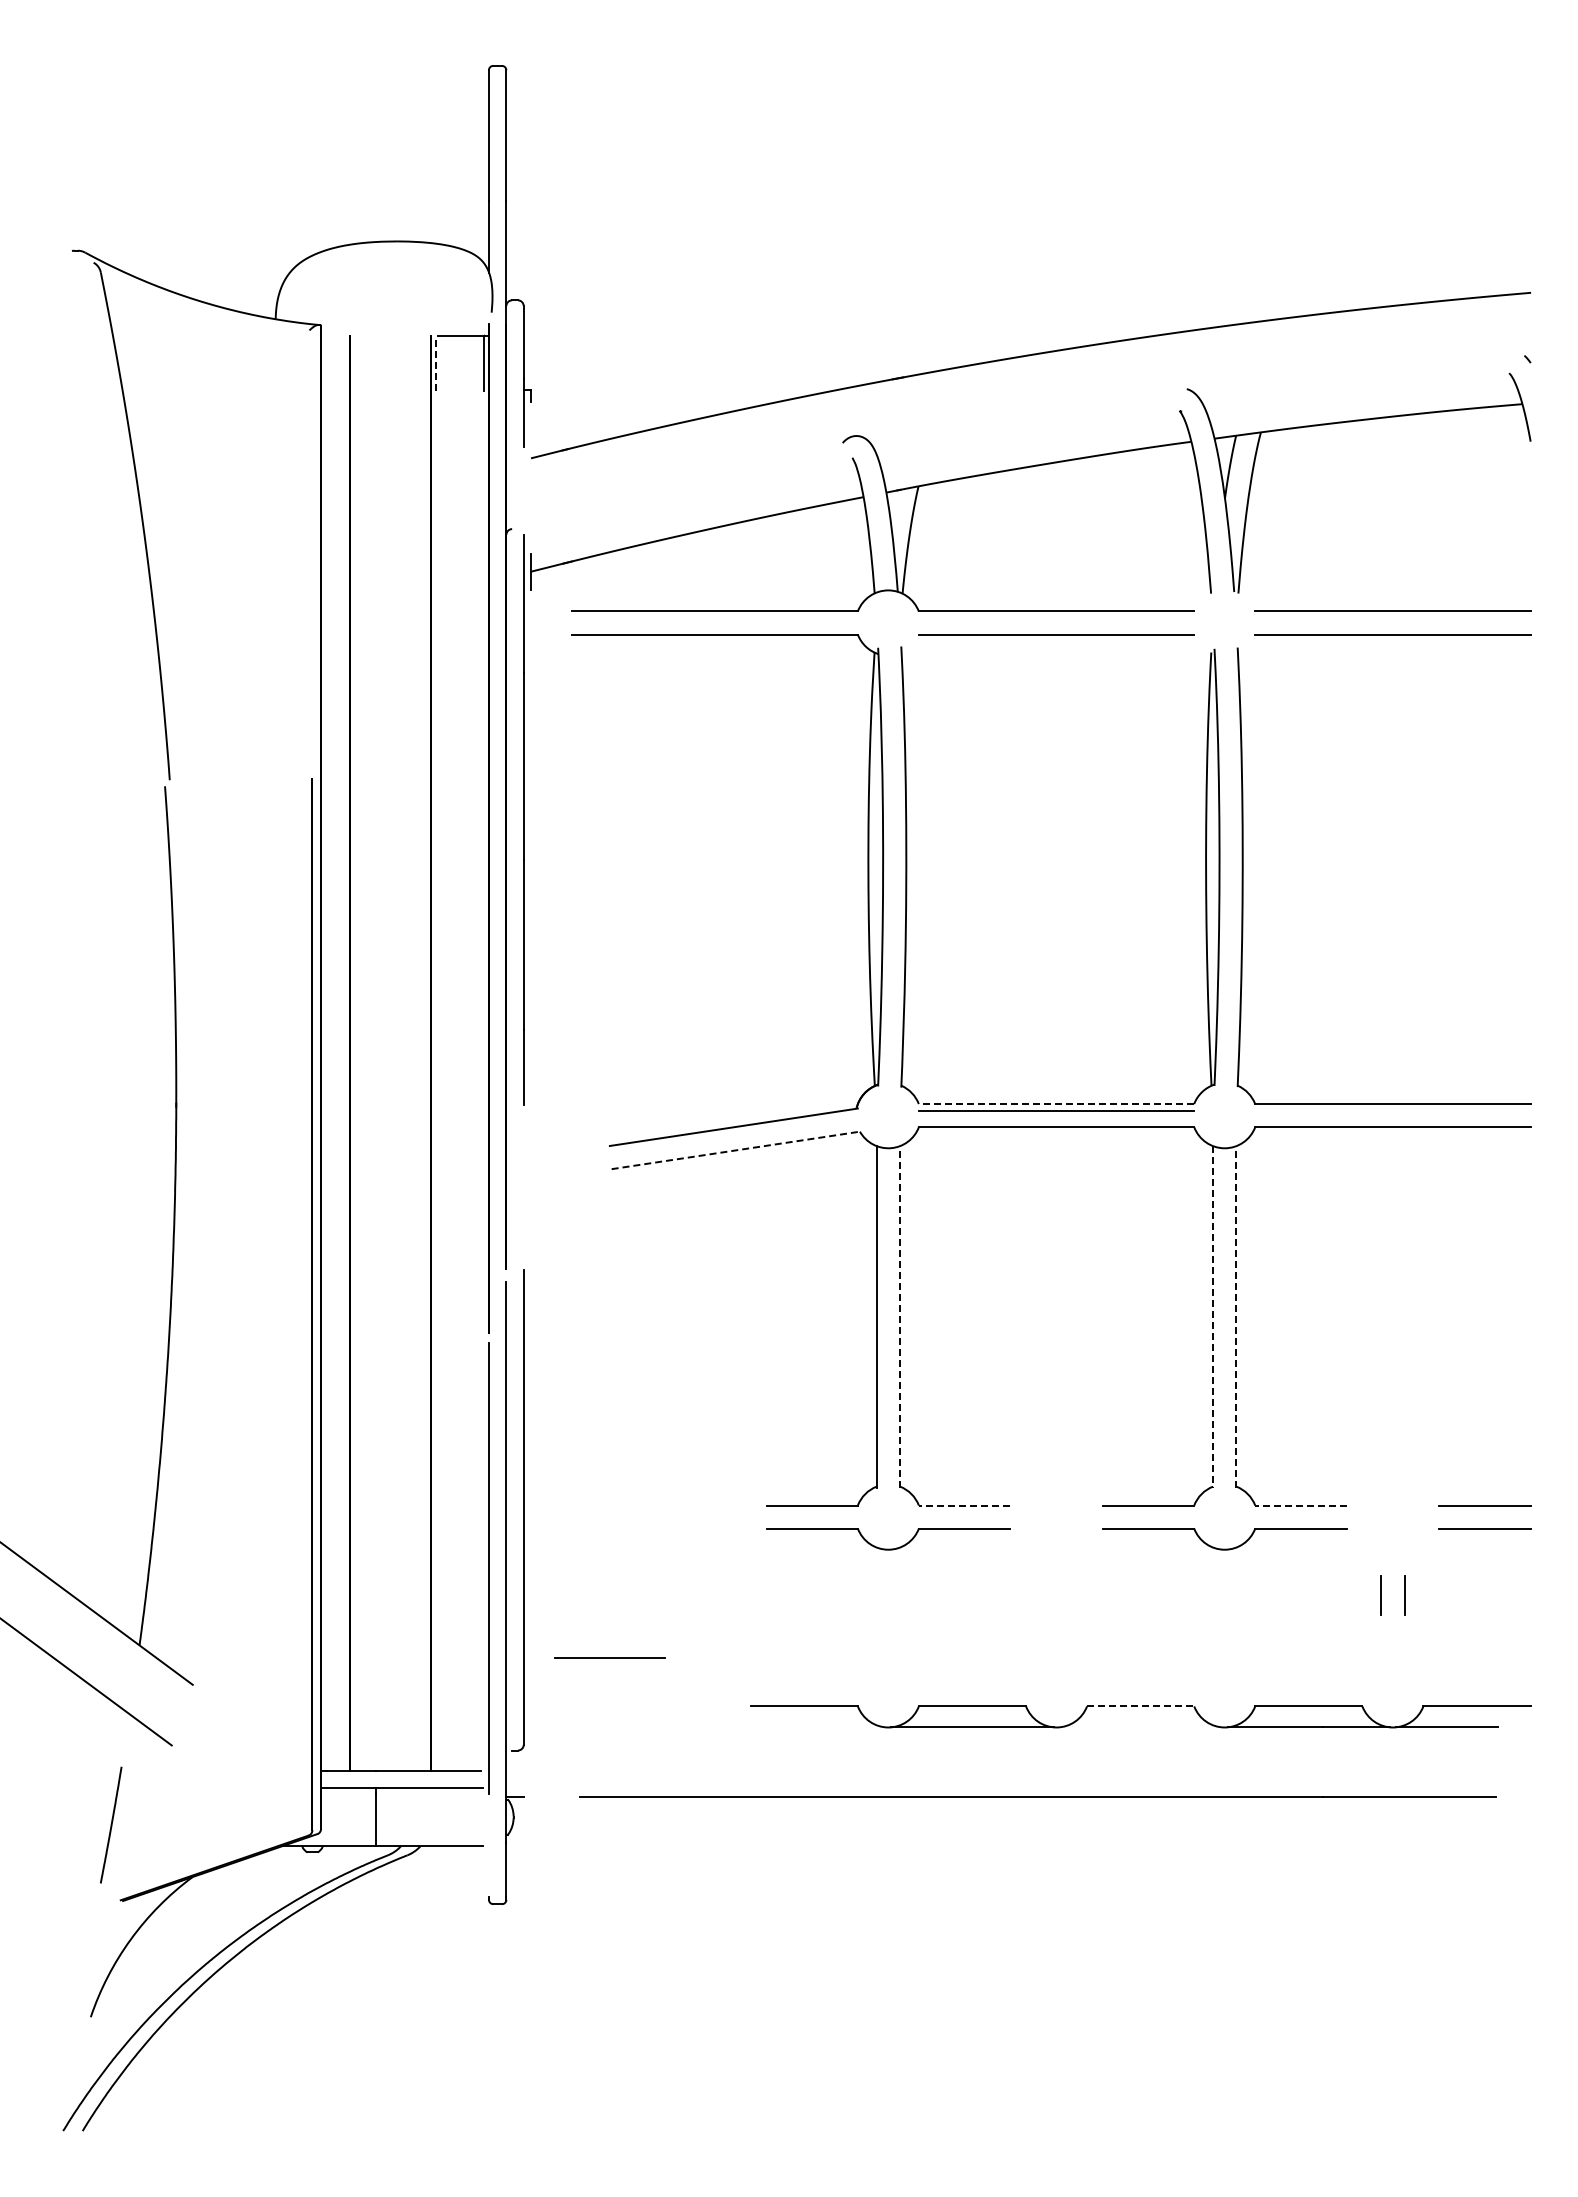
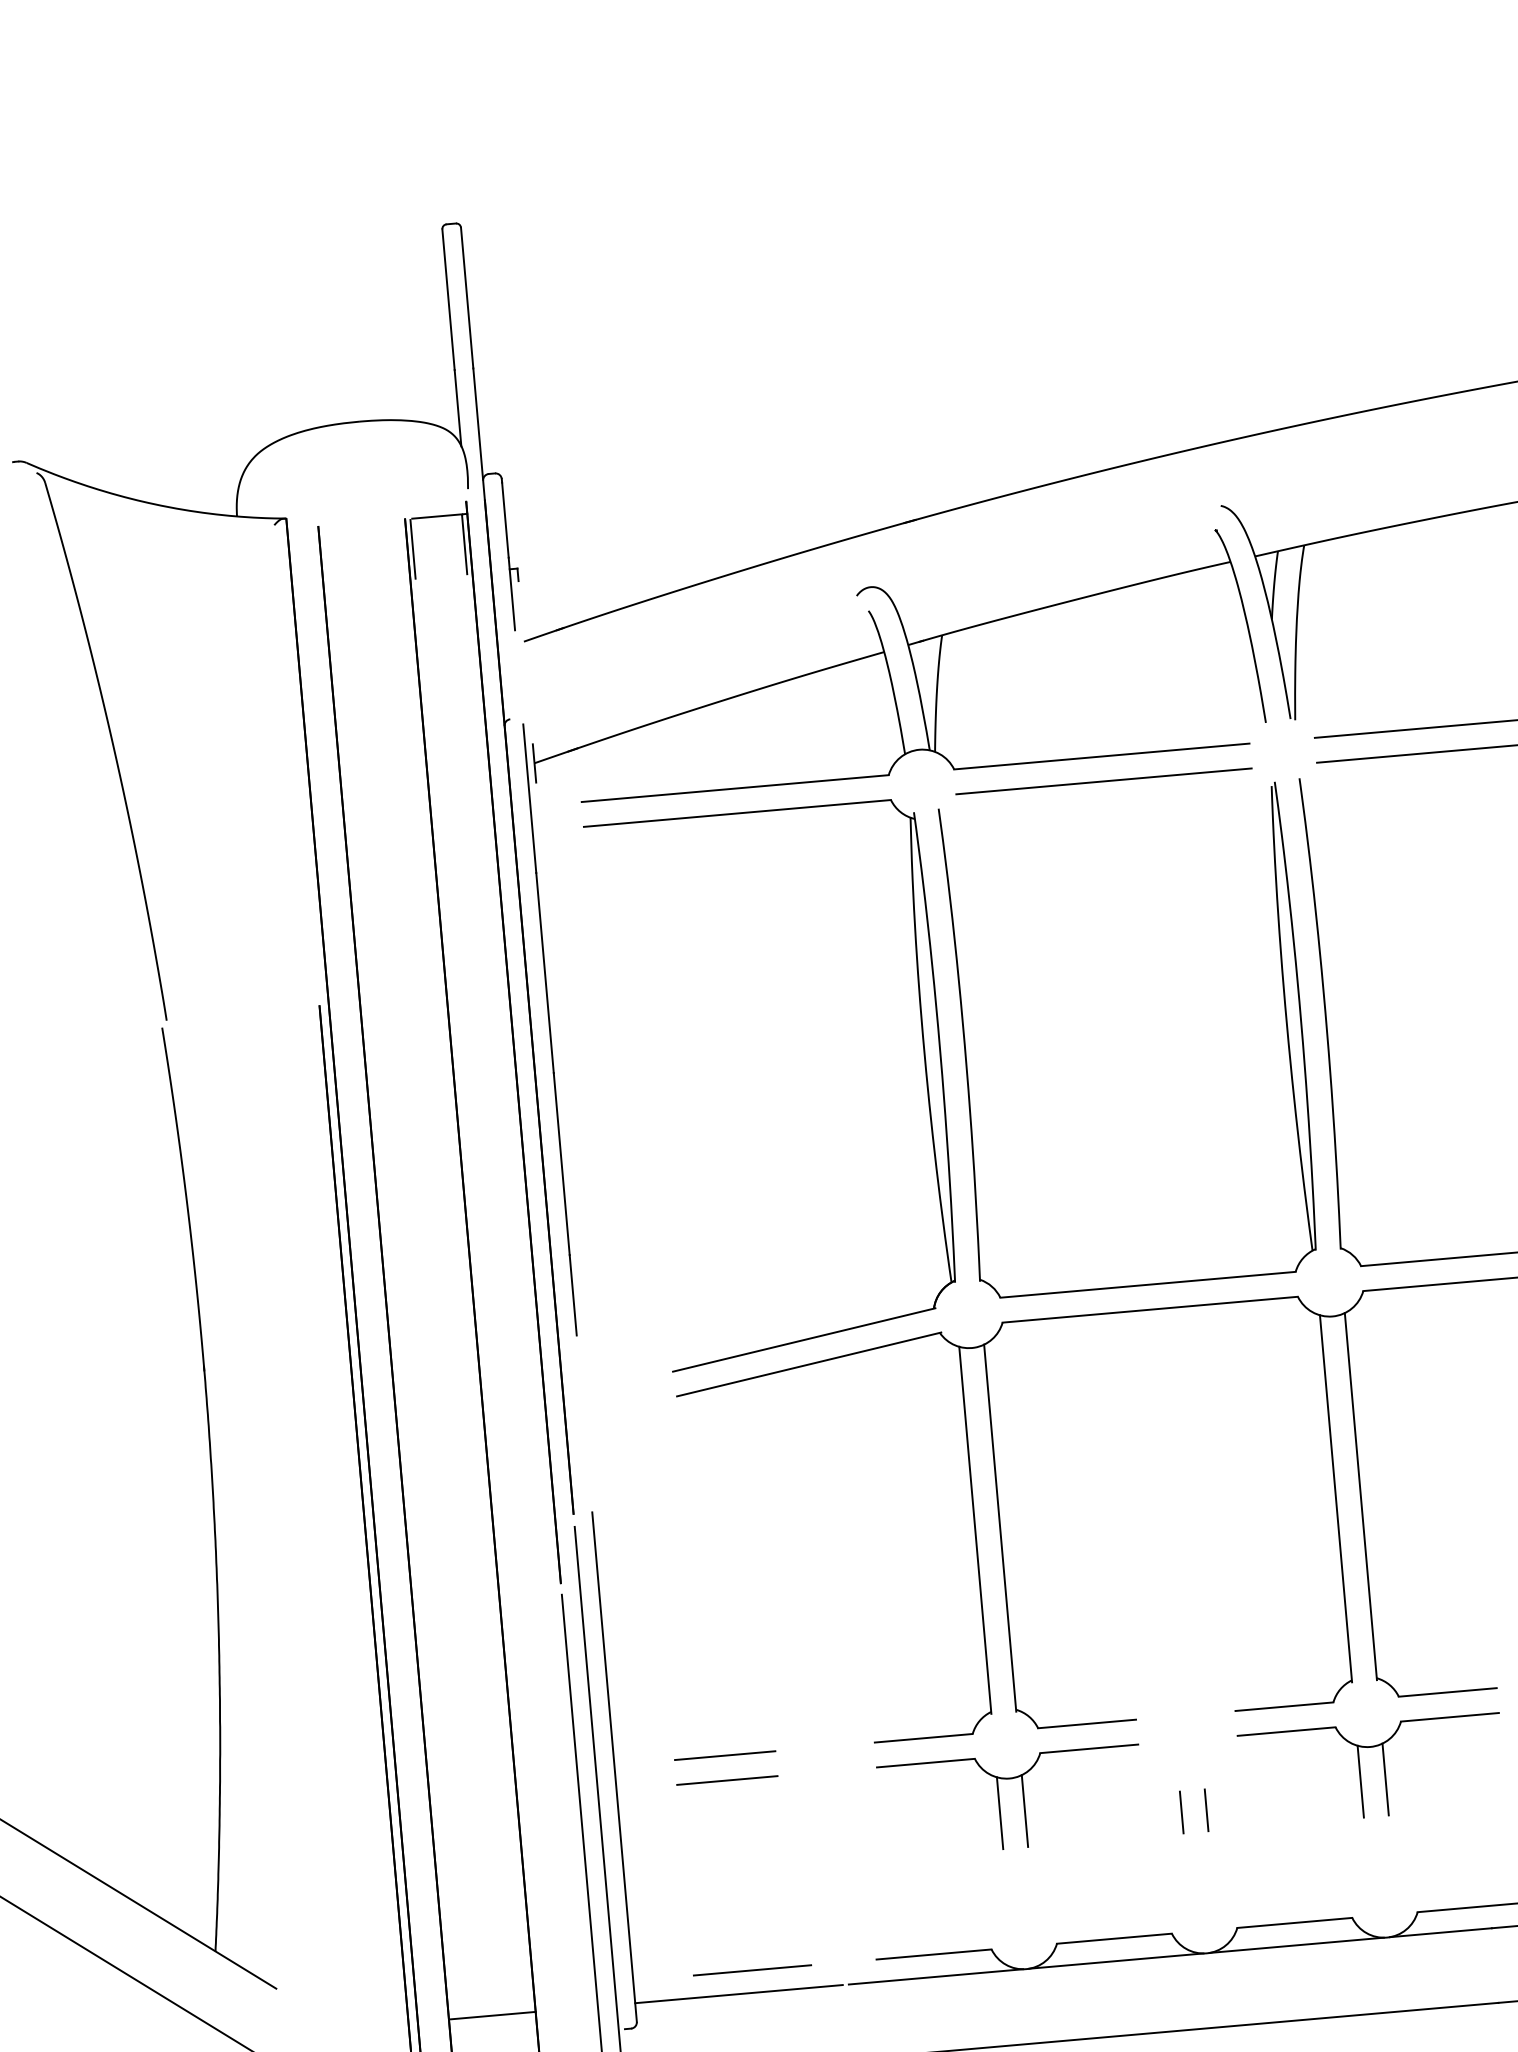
line: (435, 363) -> (412, 548), dashed -> solid
line: (1056, 1104) -> (1148, 1285), dashed -> solid
line: (1056, 1110) -> (1148, 1291), removed
line: (736, 1150) -> (809, 1364), dashed -> solid
line: (899, 1316) -> (999, 1527), dashed -> solid
line: (1236, 1316) -> (1361, 1495), dashed -> solid
line: (1213, 1317) -> (1336, 1498), dashed -> solid
line: (626, 1505) -> (724, 1755), added
line: (964, 1505) -> (1087, 1723), dashed -> solid
line: (1300, 1505) -> (1447, 1692), dashed -> solid
line: (626, 1528) -> (726, 1780), added
line: (876, 1580) -> (999, 1812), added
line: (899, 1580) -> (1024, 1810), added
line: (1213, 1580) -> (1361, 1781), added
line: (1236, 1580) -> (1385, 1778), added
line: (1044, 1594) -> (1181, 1811), added
line: (1068, 1594) -> (1206, 1809), added
line: (609, 1657) -> (751, 1969), moved
line: (1140, 1706) -> (1294, 1922), dashed -> solid
line: (390, 1727) -> (492, 2015), added
line: (620, 1727) -> (738, 1994), added
line: (803, 1727) -> (935, 1977), added
line: (1140, 1727) -> (1296, 1945), added

